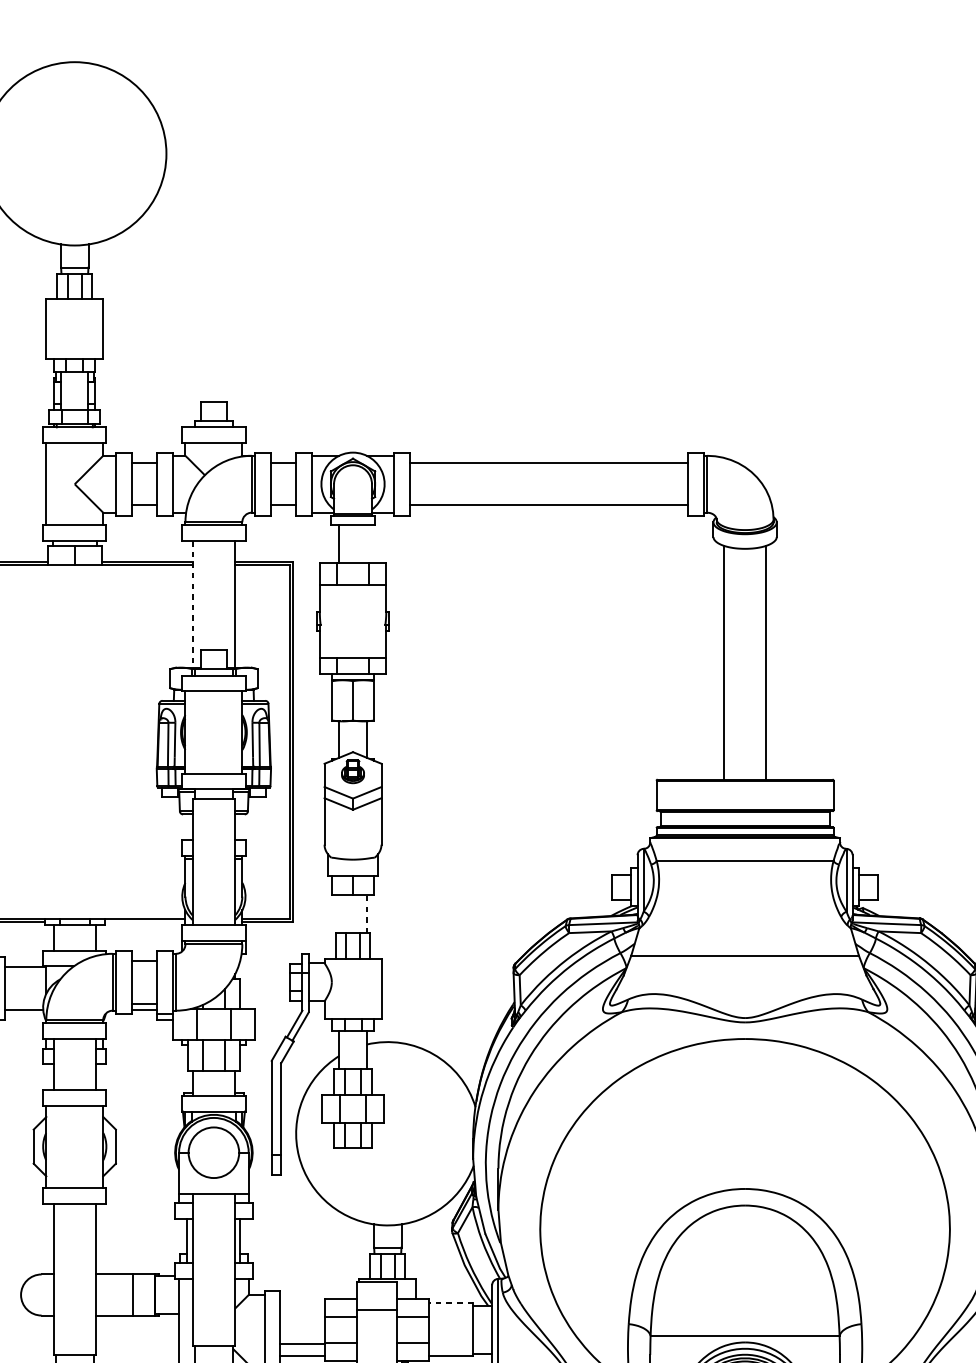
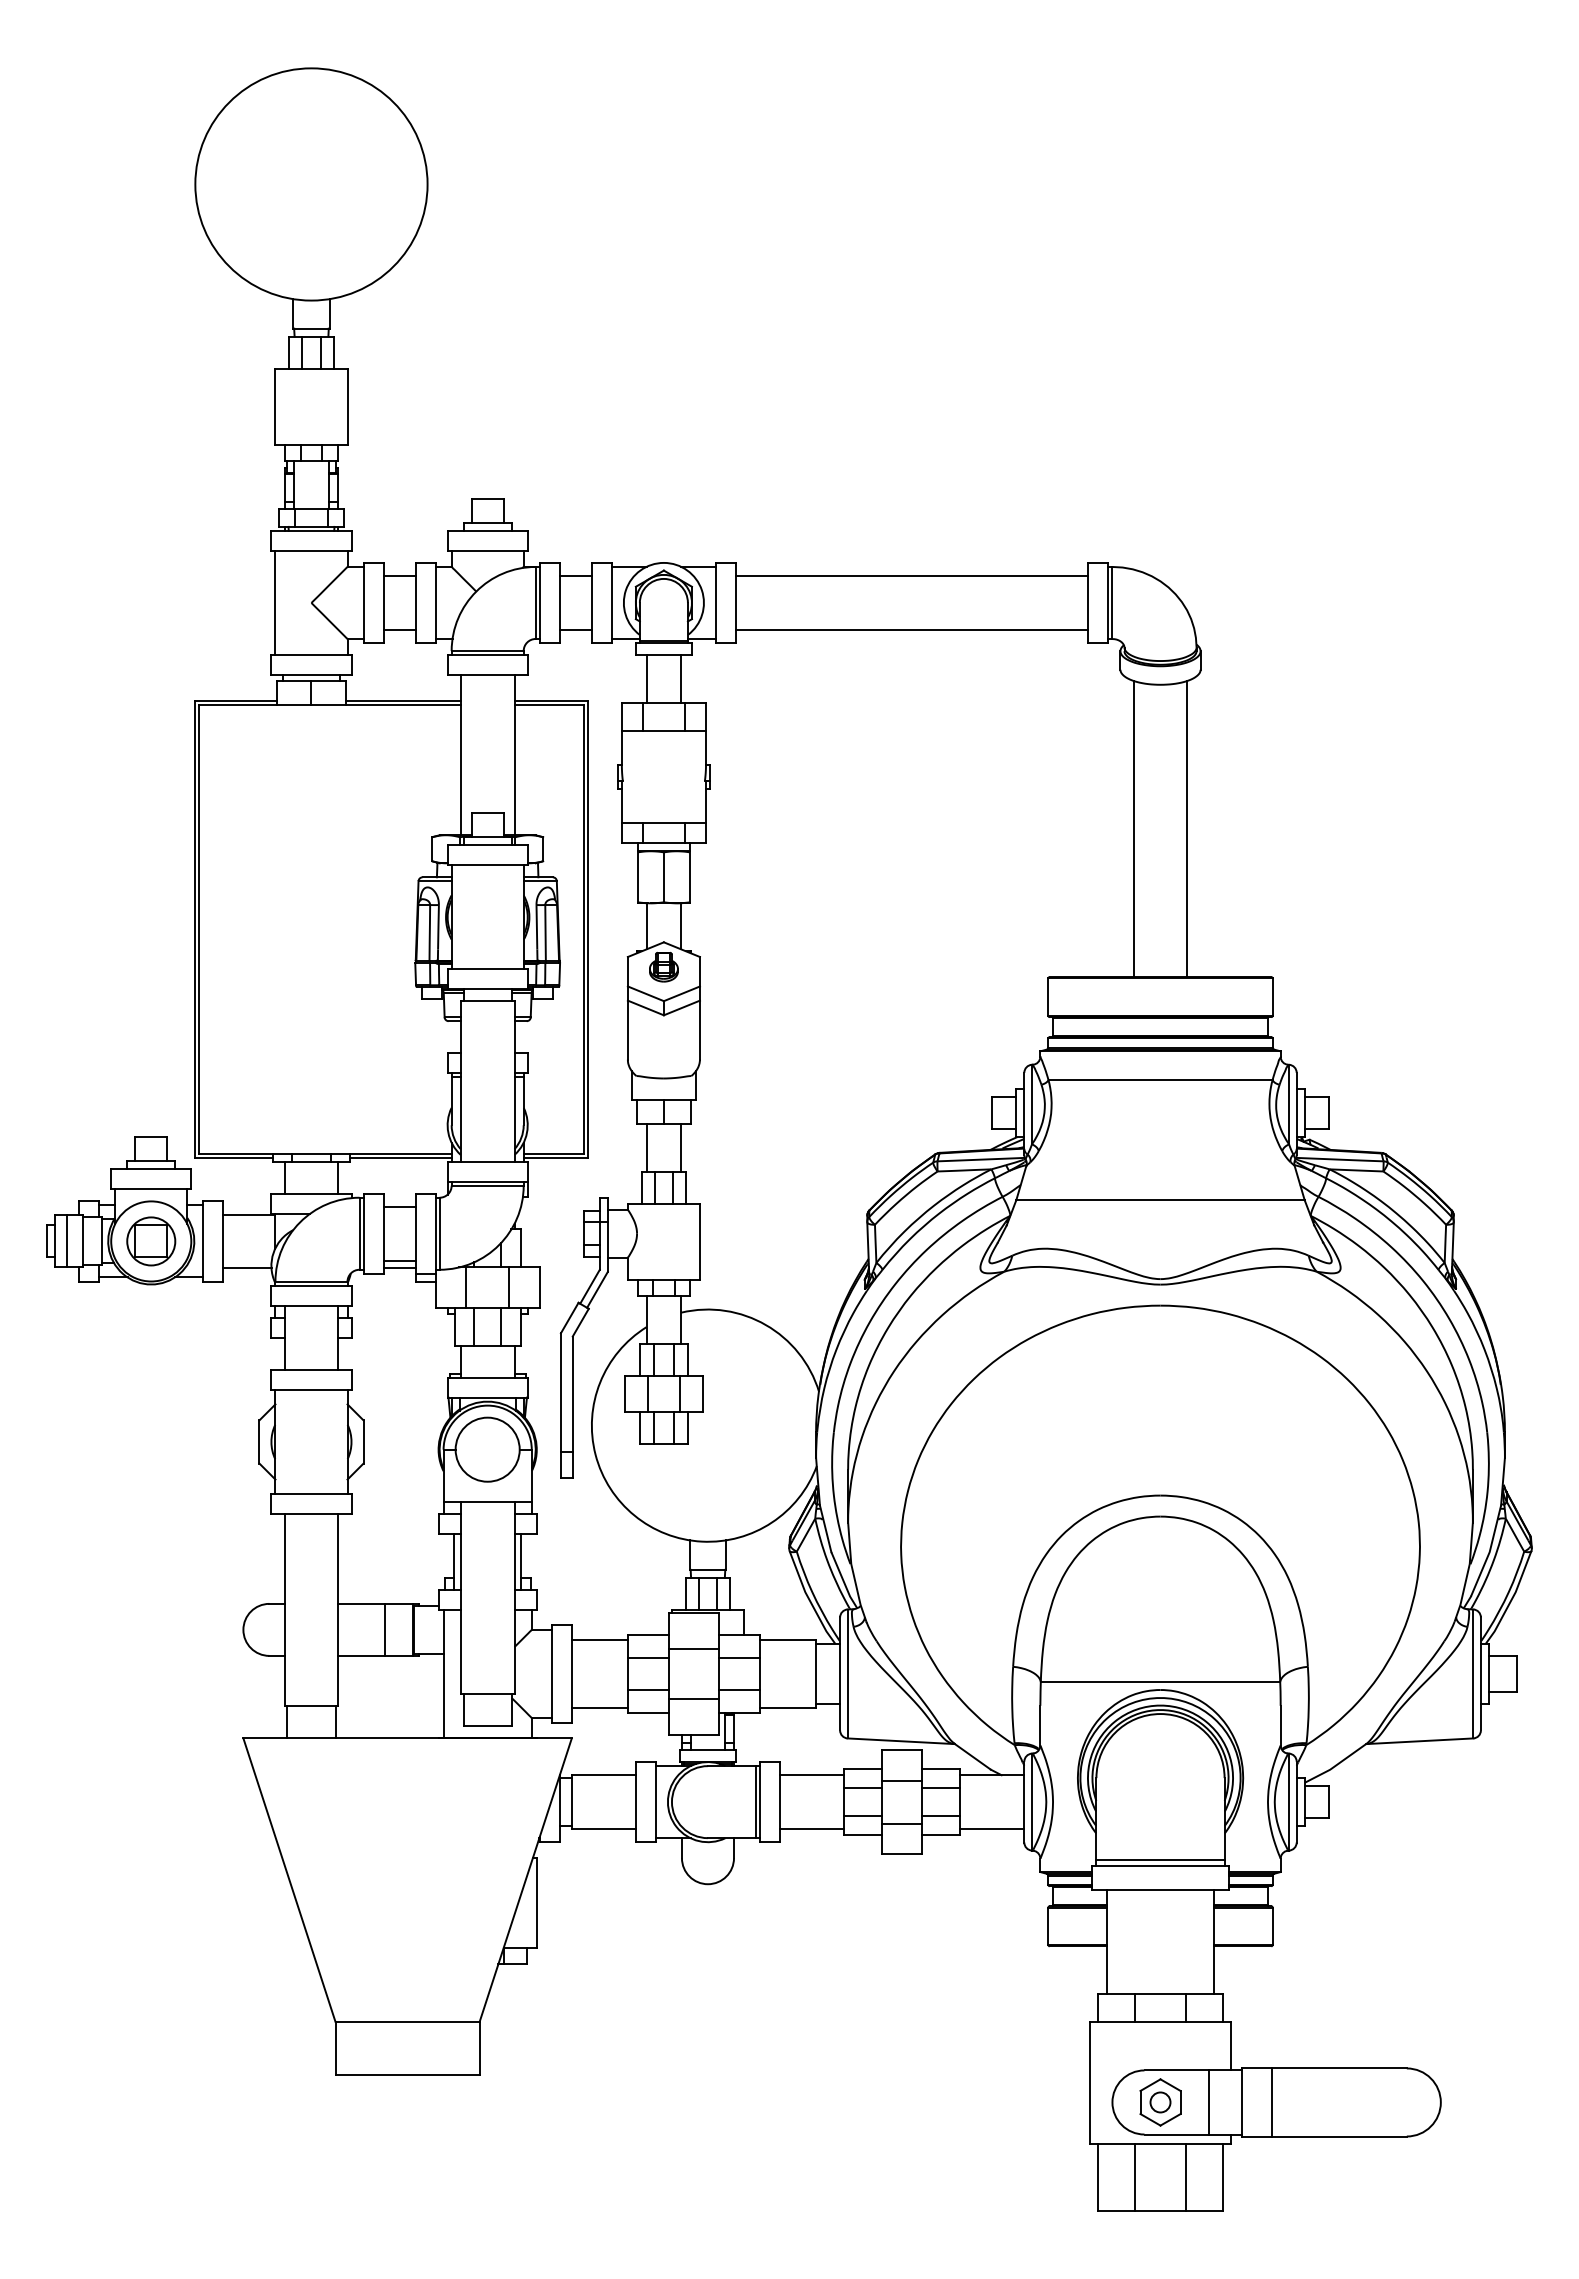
line: (366, 544) -> (681, 679), added
line: (192, 604) -> (460, 755), dashed -> solid
line: (339, 914) -> (646, 1147), added
line: (366, 914) -> (681, 1147), dashed -> solid
line: (145, 922) -> (400, 1157), added
line: (450, 1303) -> (787, 1640), dashed -> solid
line: (302, 1344) -> (599, 1640), moved
line: (376, 1349) -> (693, 1699), added

